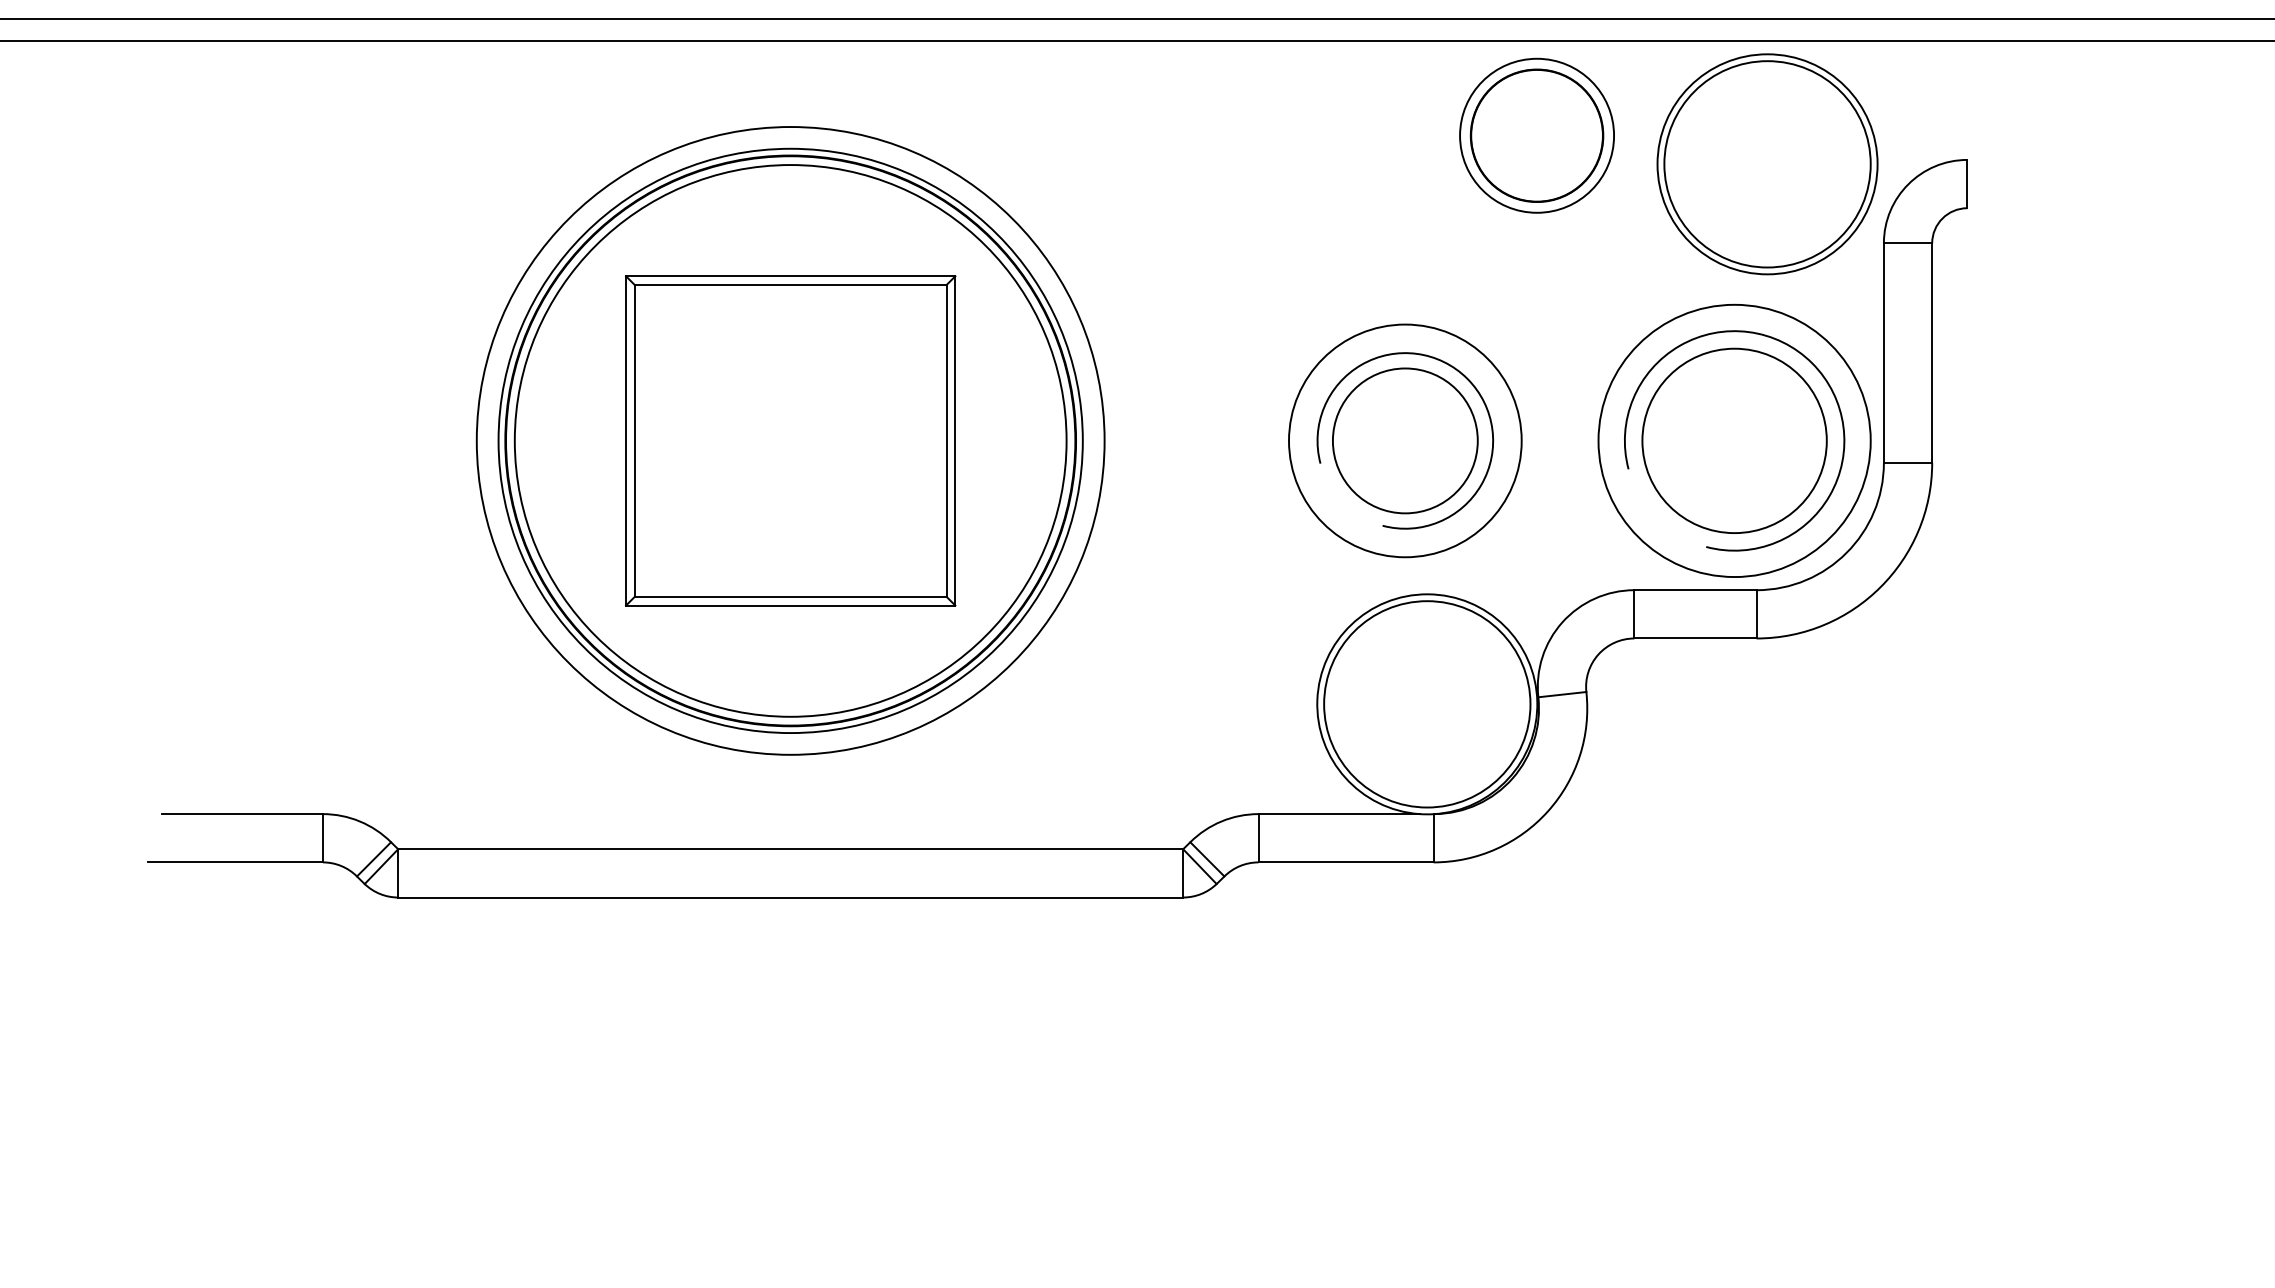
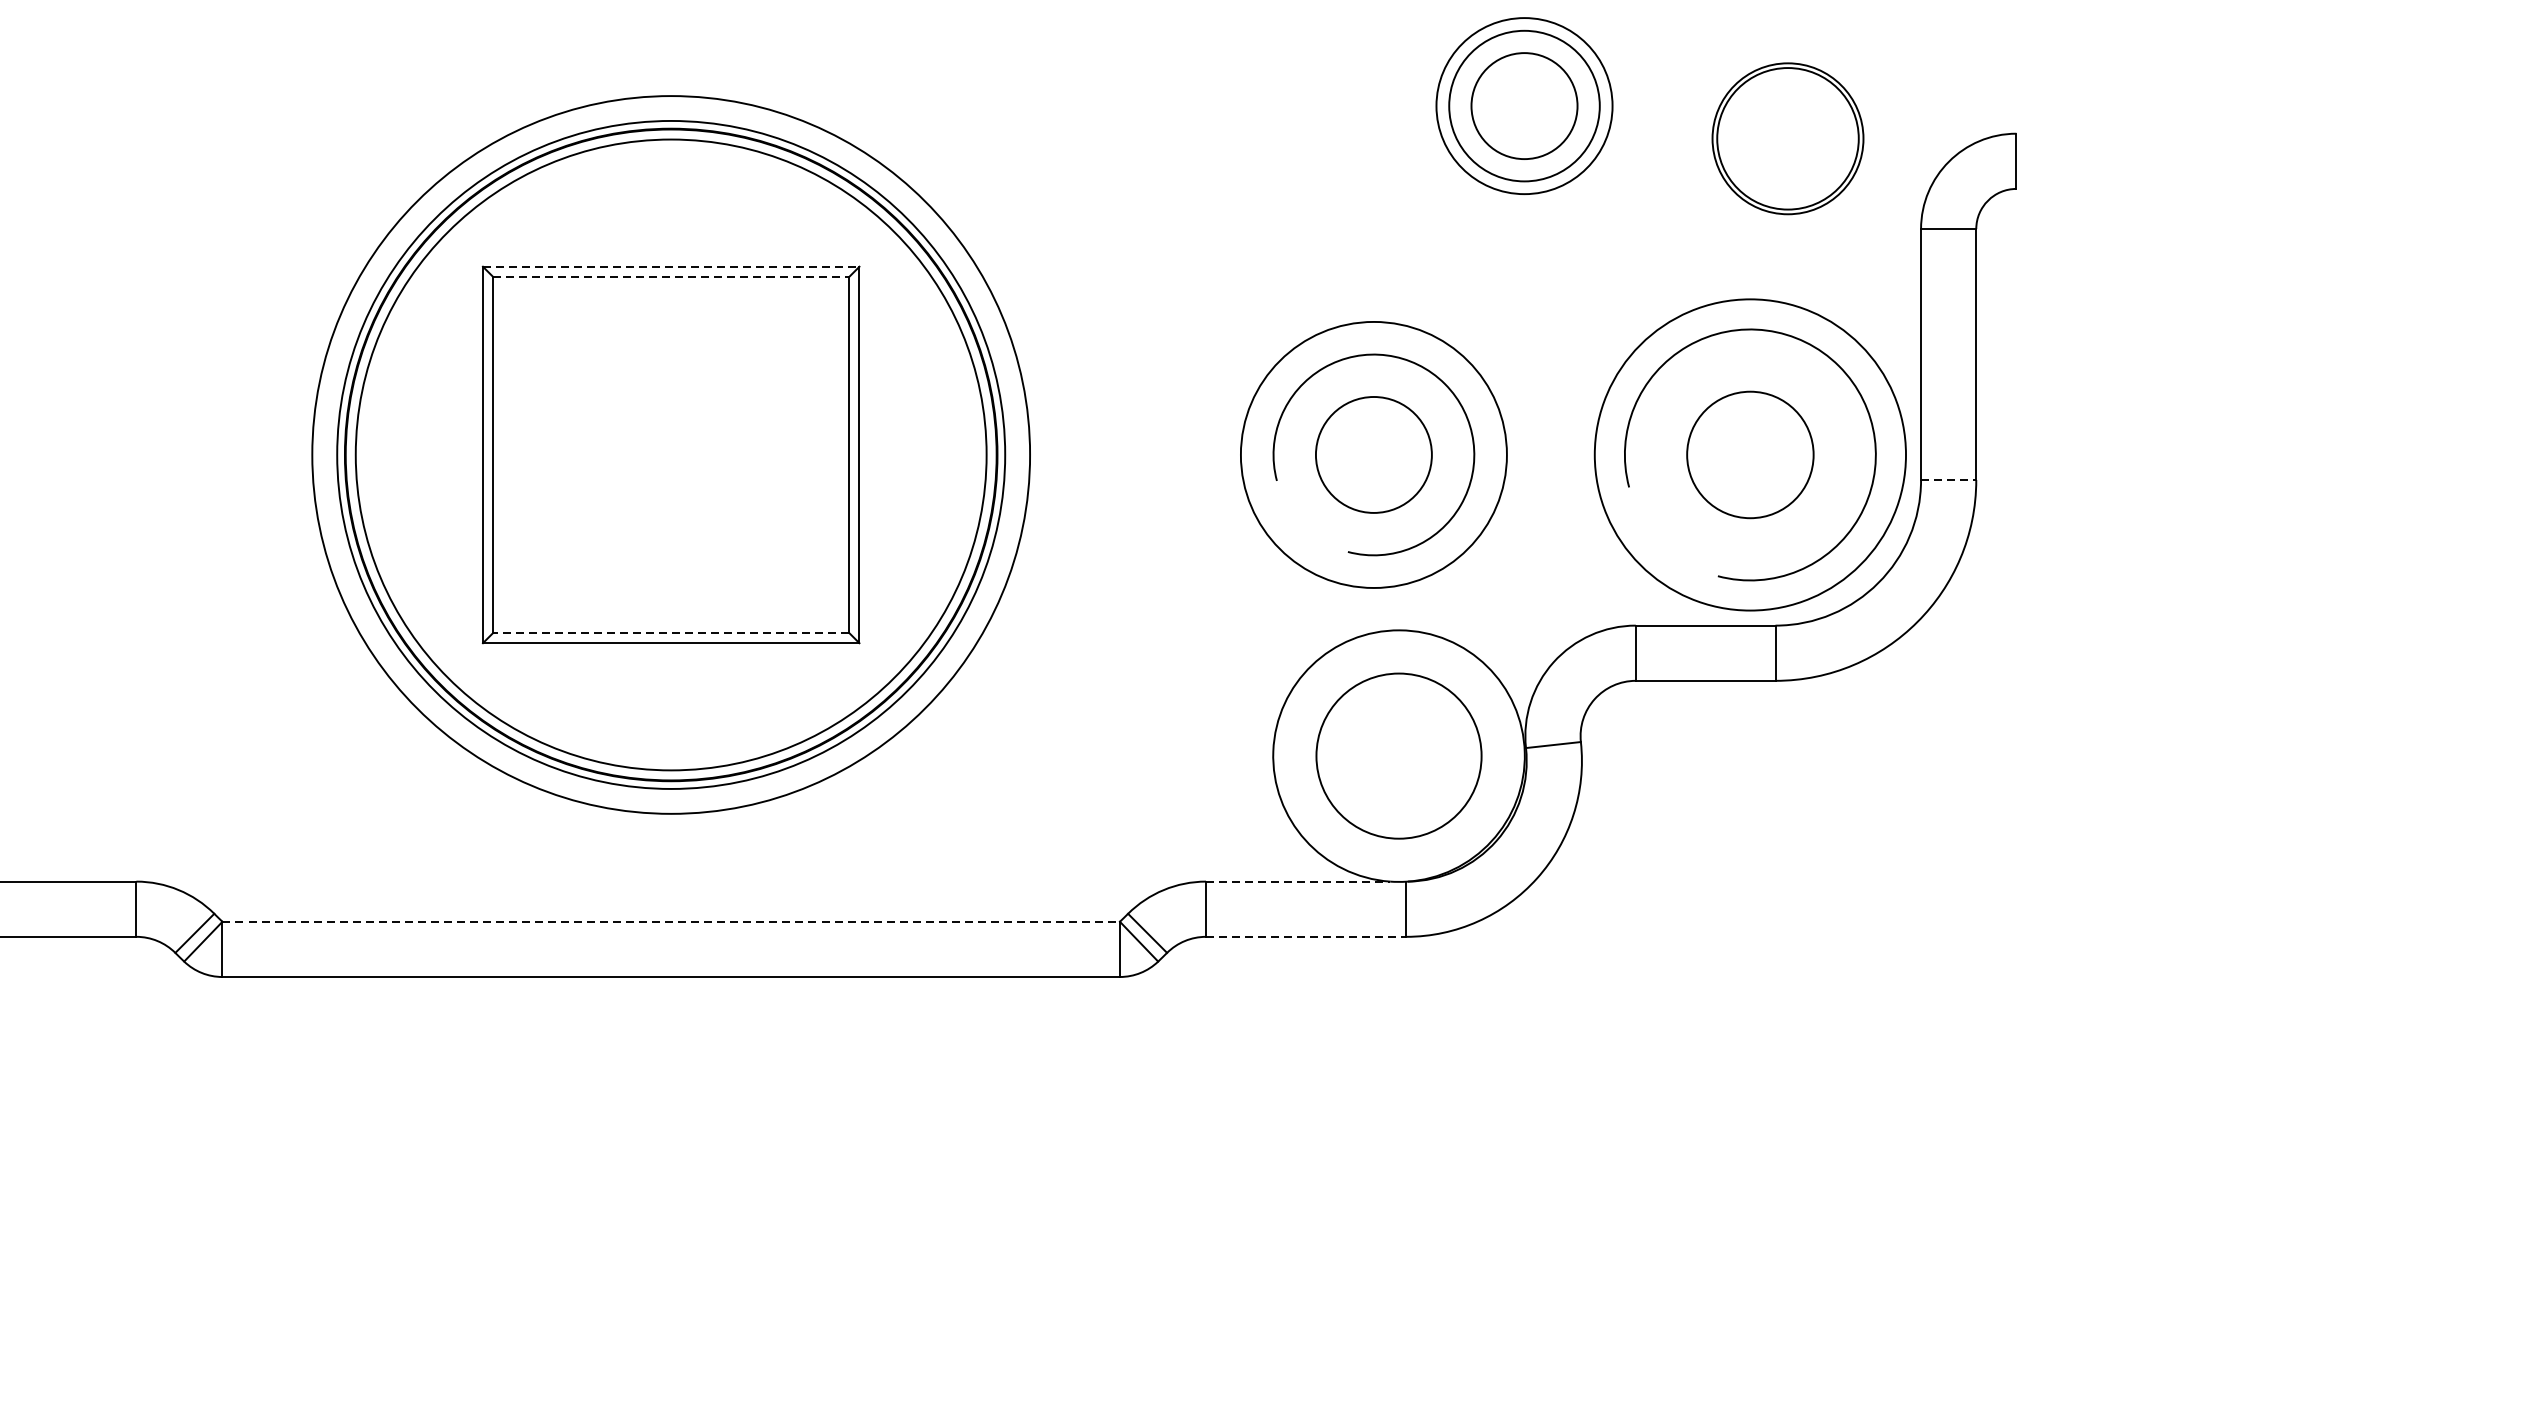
circle: (1536, 135) -> (1523, 105), size x0.7
part: (1767, 164) -> (1787, 138), size x0.6
line: (790, 276) -> (670, 266), solid -> dashed
line: (790, 285) -> (670, 277), solid -> dashed
circle: (1404, 440) -> (1372, 454), size x0.7
circle: (1734, 440) -> (1750, 454), size x0.6
line: (1908, 462) -> (1949, 479), solid -> dashed
line: (790, 596) -> (670, 632), solid -> dashed
circle: (1427, 704) -> (1399, 756), size x0.7
line: (1339, 814) -> (1298, 882), solid -> dashed
line: (791, 849) -> (672, 922), solid -> dashed
line: (1346, 862) -> (1306, 936), solid -> dashed

